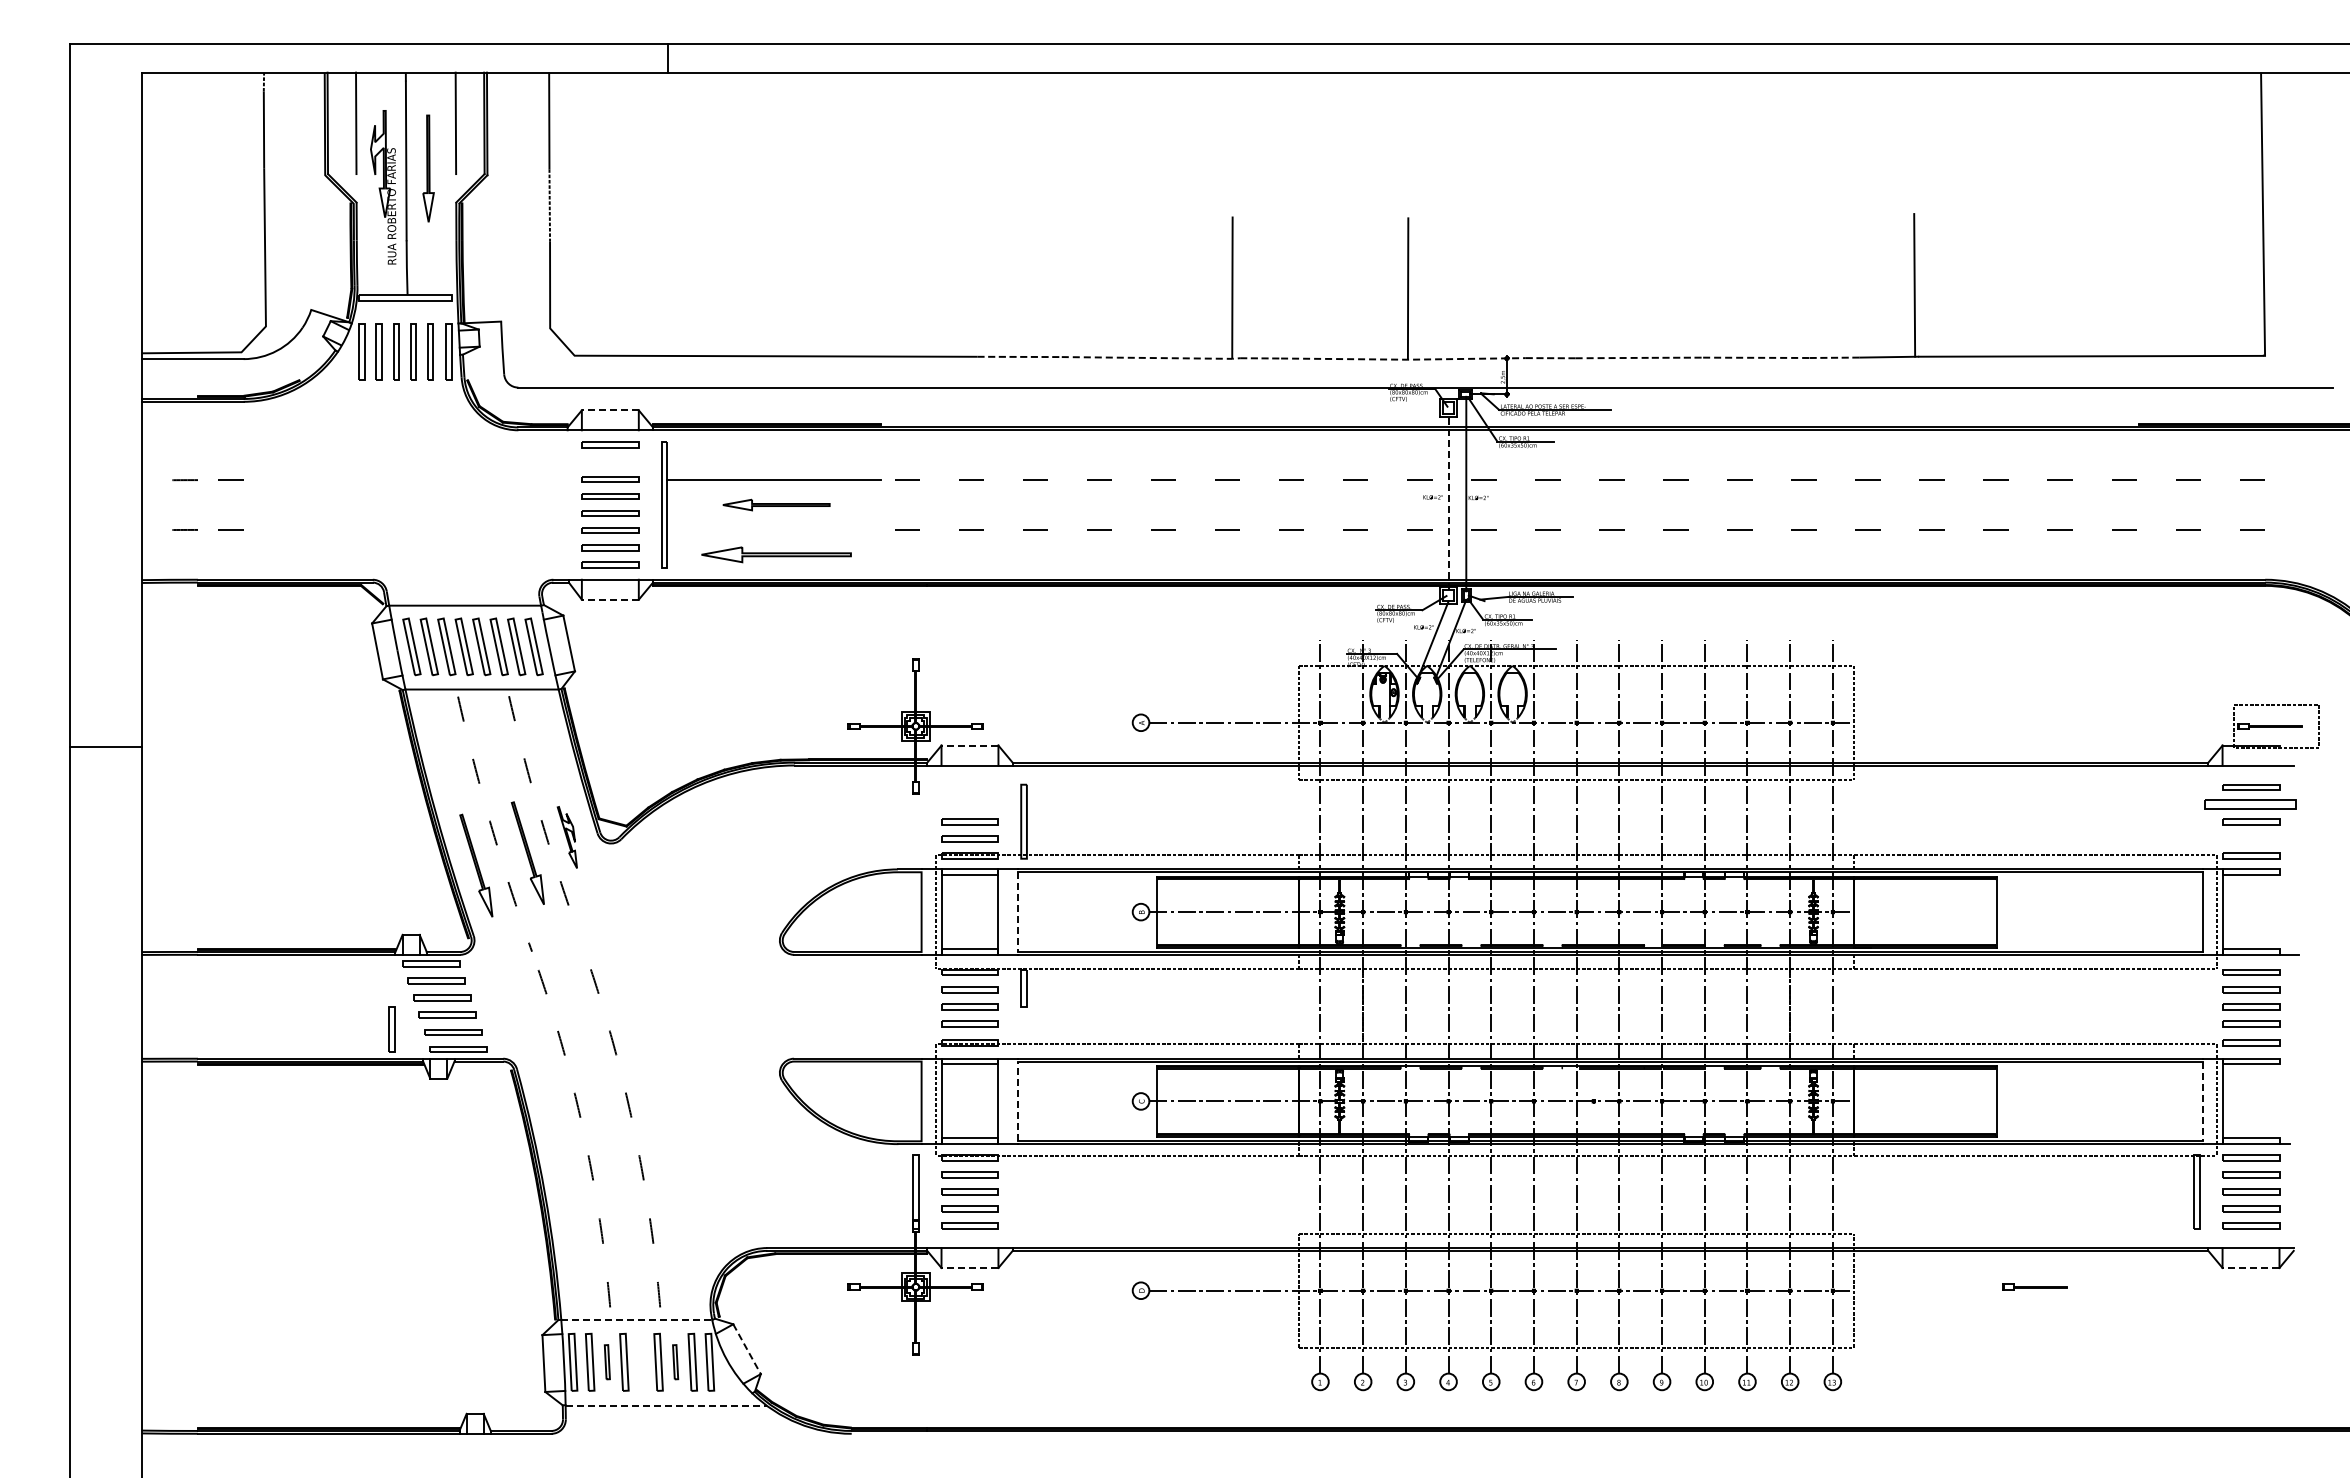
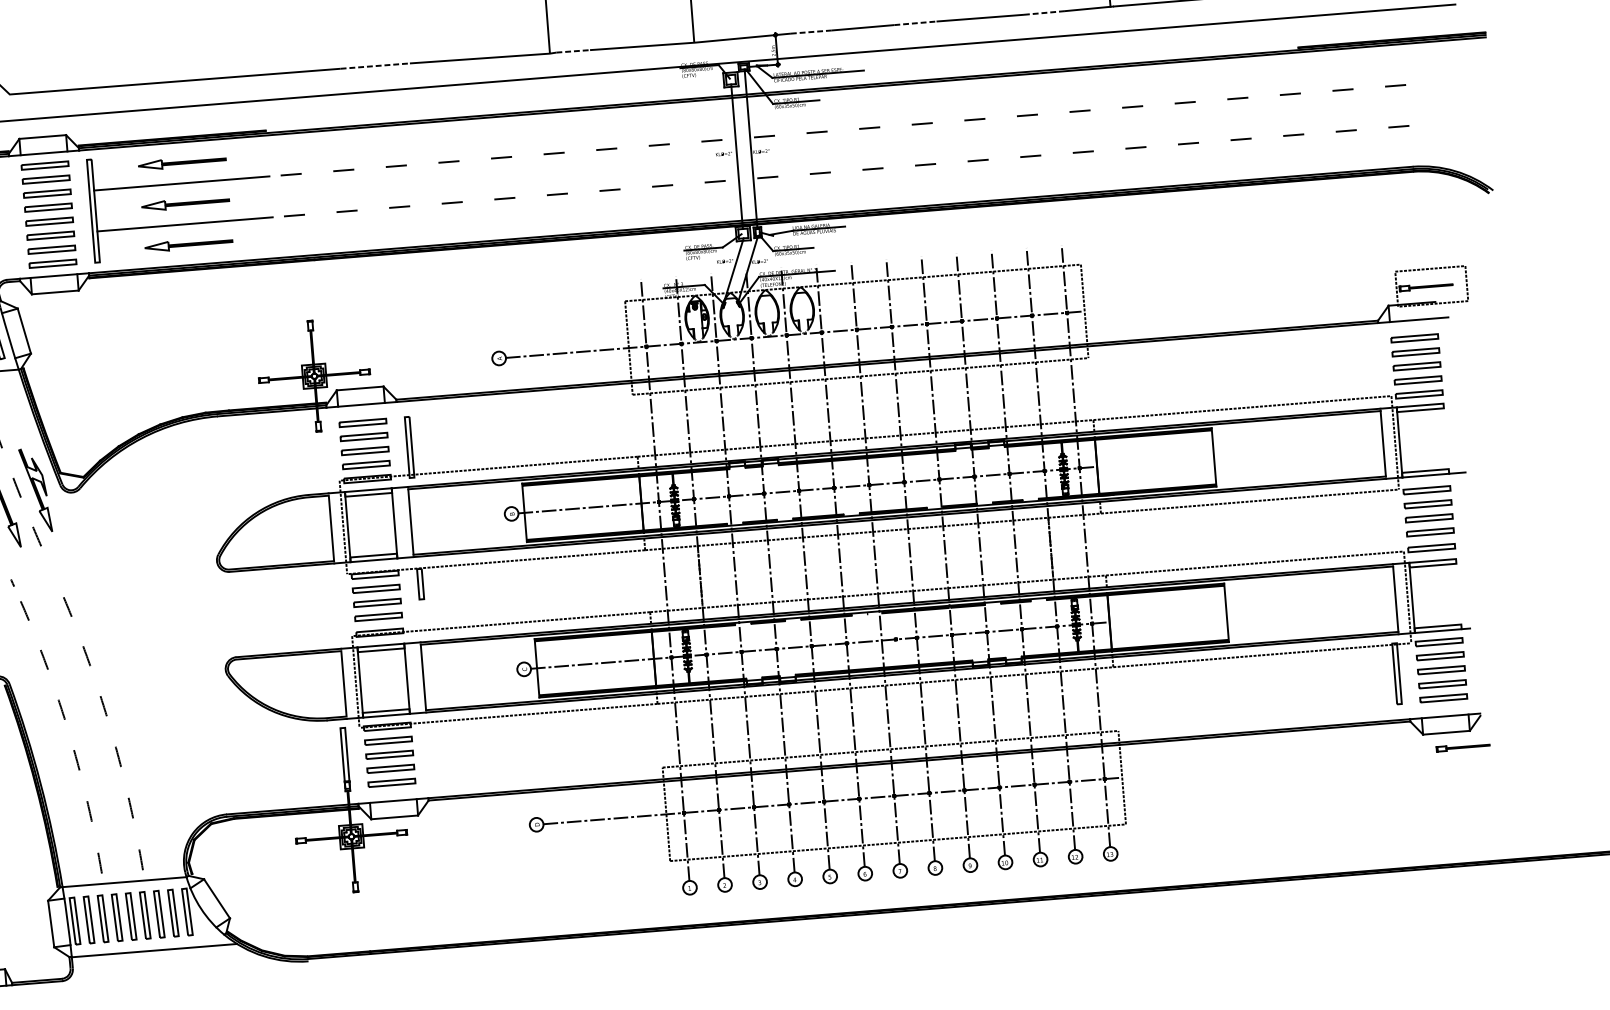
line: (1756, 357) -> (980, 17), dashed -> solid
line: (1151, 358) -> (483, 58), dashed -> solid
line: (1614, 358) -> (863, 28), dashed -> solid
line: (1403, 359) -> (690, 42), dashed -> solid
line: (609, 410) -> (42, 137), dashed -> solid
part: (776, 455) -> (182, 163), added
part: (610, 461) -> (46, 178), added
line: (1448, 501) -> (736, 156), dashed -> solid
line: (773, 529) -> (184, 224), added
part: (776, 554) -> (188, 244), size x0.71
line: (609, 599) -> (54, 292), dashed -> solid
line: (969, 745) -> (359, 388), dashed -> solid
part: (969, 787) -> (362, 422), added
part: (969, 804) -> (363, 436), added
part: (2251, 804) -> (1416, 352), size x0.62
part: (567, 837) -> (35, 490), size x1.67
part: (2251, 838) -> (1418, 380), added
line: (1018, 912) -> (411, 522), dashed -> solid
line: (1018, 1101) -> (423, 677), dashed -> solid
line: (2202, 1101) -> (1395, 599), dashed -> solid
line: (969, 1267) -> (394, 817), dashed -> solid
line: (2250, 1267) -> (1446, 732), dashed -> solid
part: (2034, 1286) -> (1462, 746), moved
line: (637, 1320) -> (125, 882), dashed -> solid
line: (747, 1349) -> (217, 899), dashed -> solid
part: (607, 1361) -> (103, 918), size x1.67
part: (641, 1361) -> (131, 915), added
part: (675, 1361) -> (159, 913), size x1.67
line: (666, 1405) -> (154, 950), dashed -> solid

